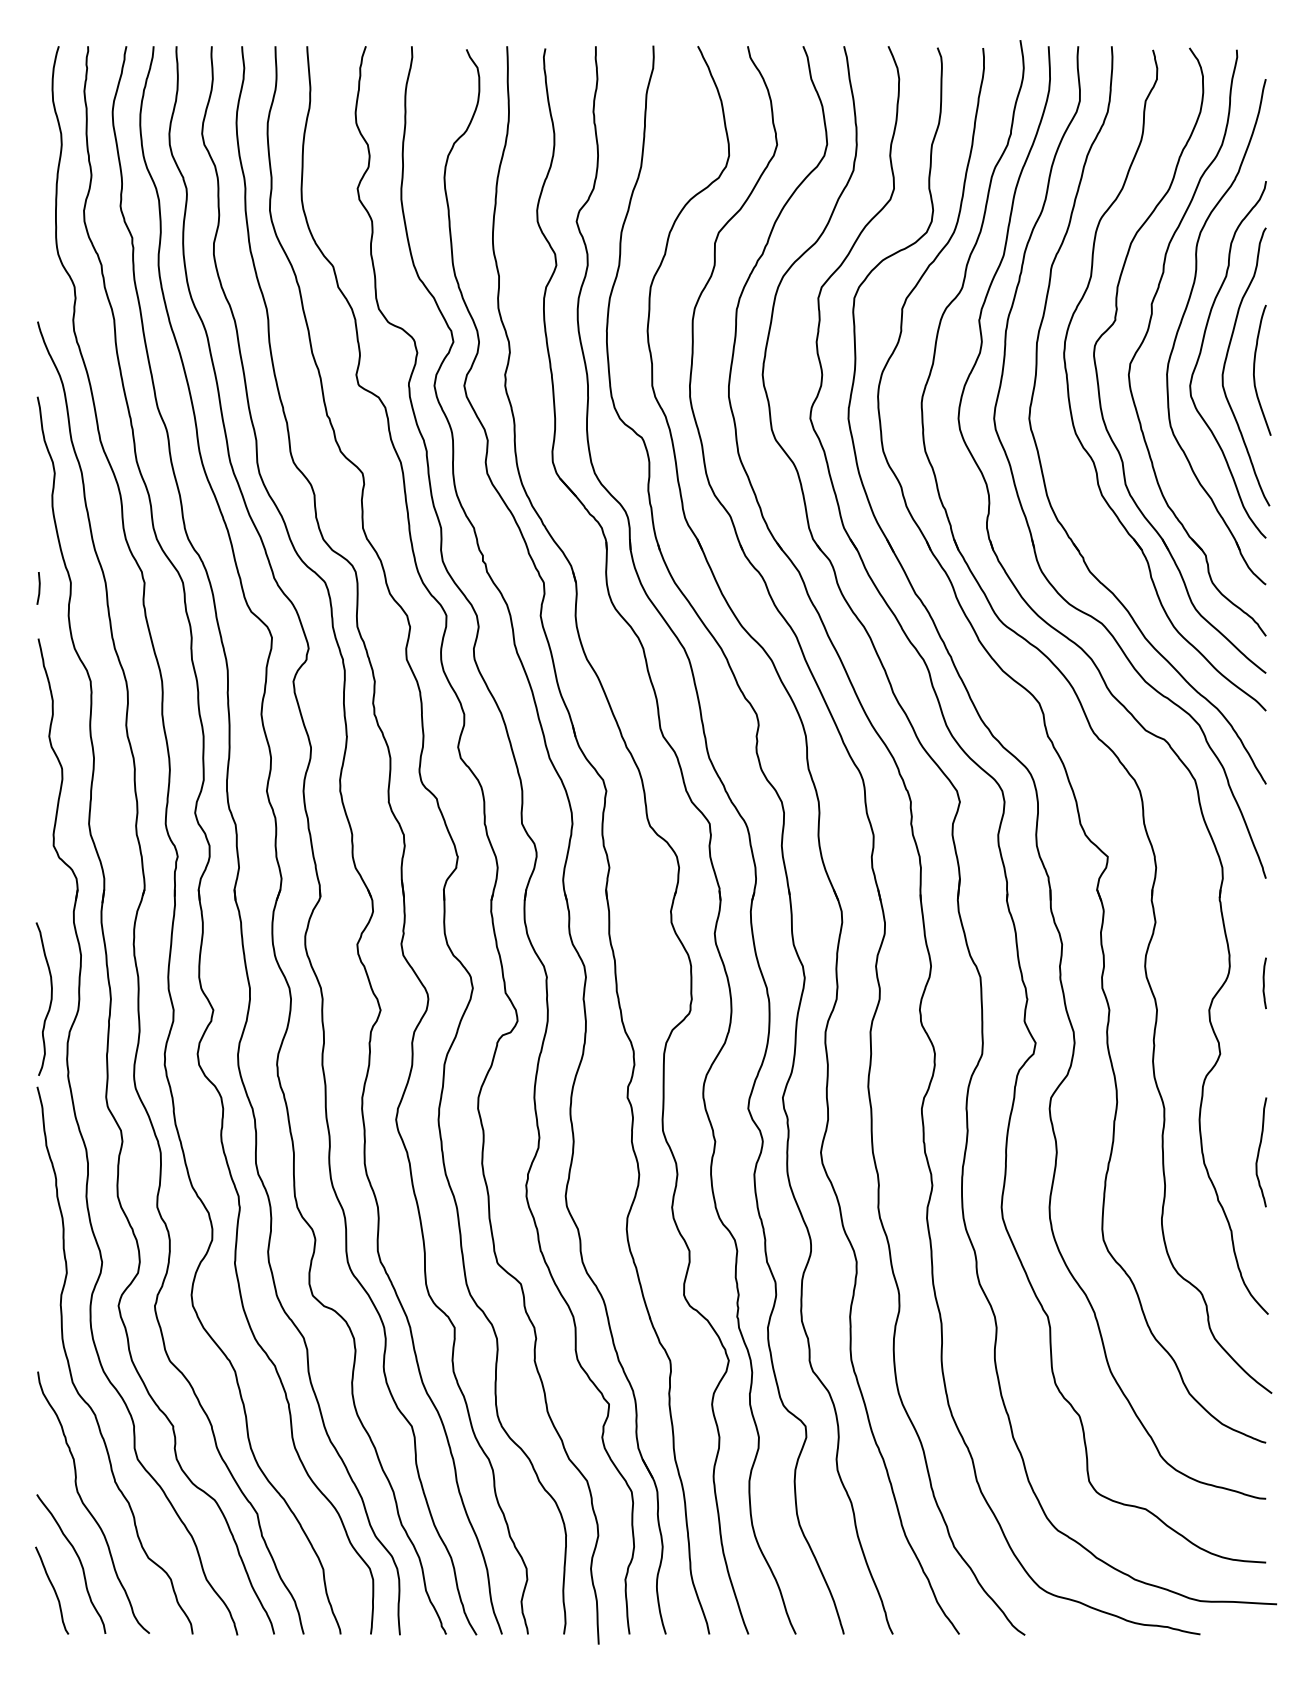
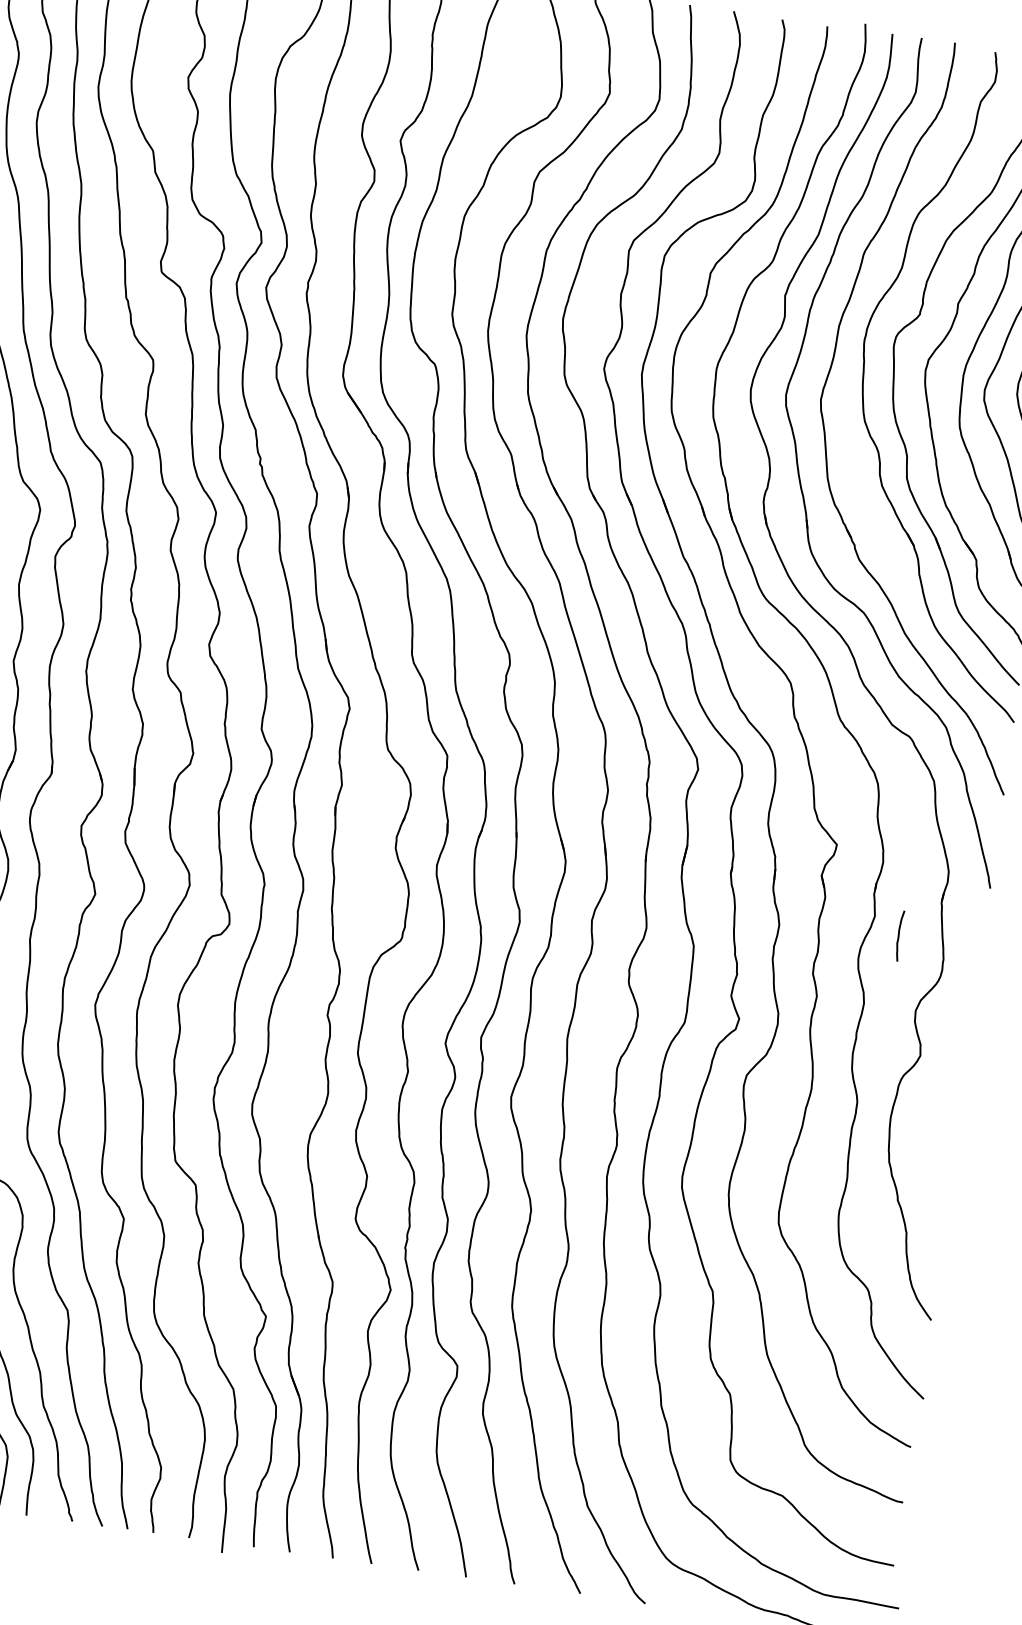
curve: (1264, 983) -> (899, 936), moved
curve: (1259, 1152) -> (945, 1158), removed

